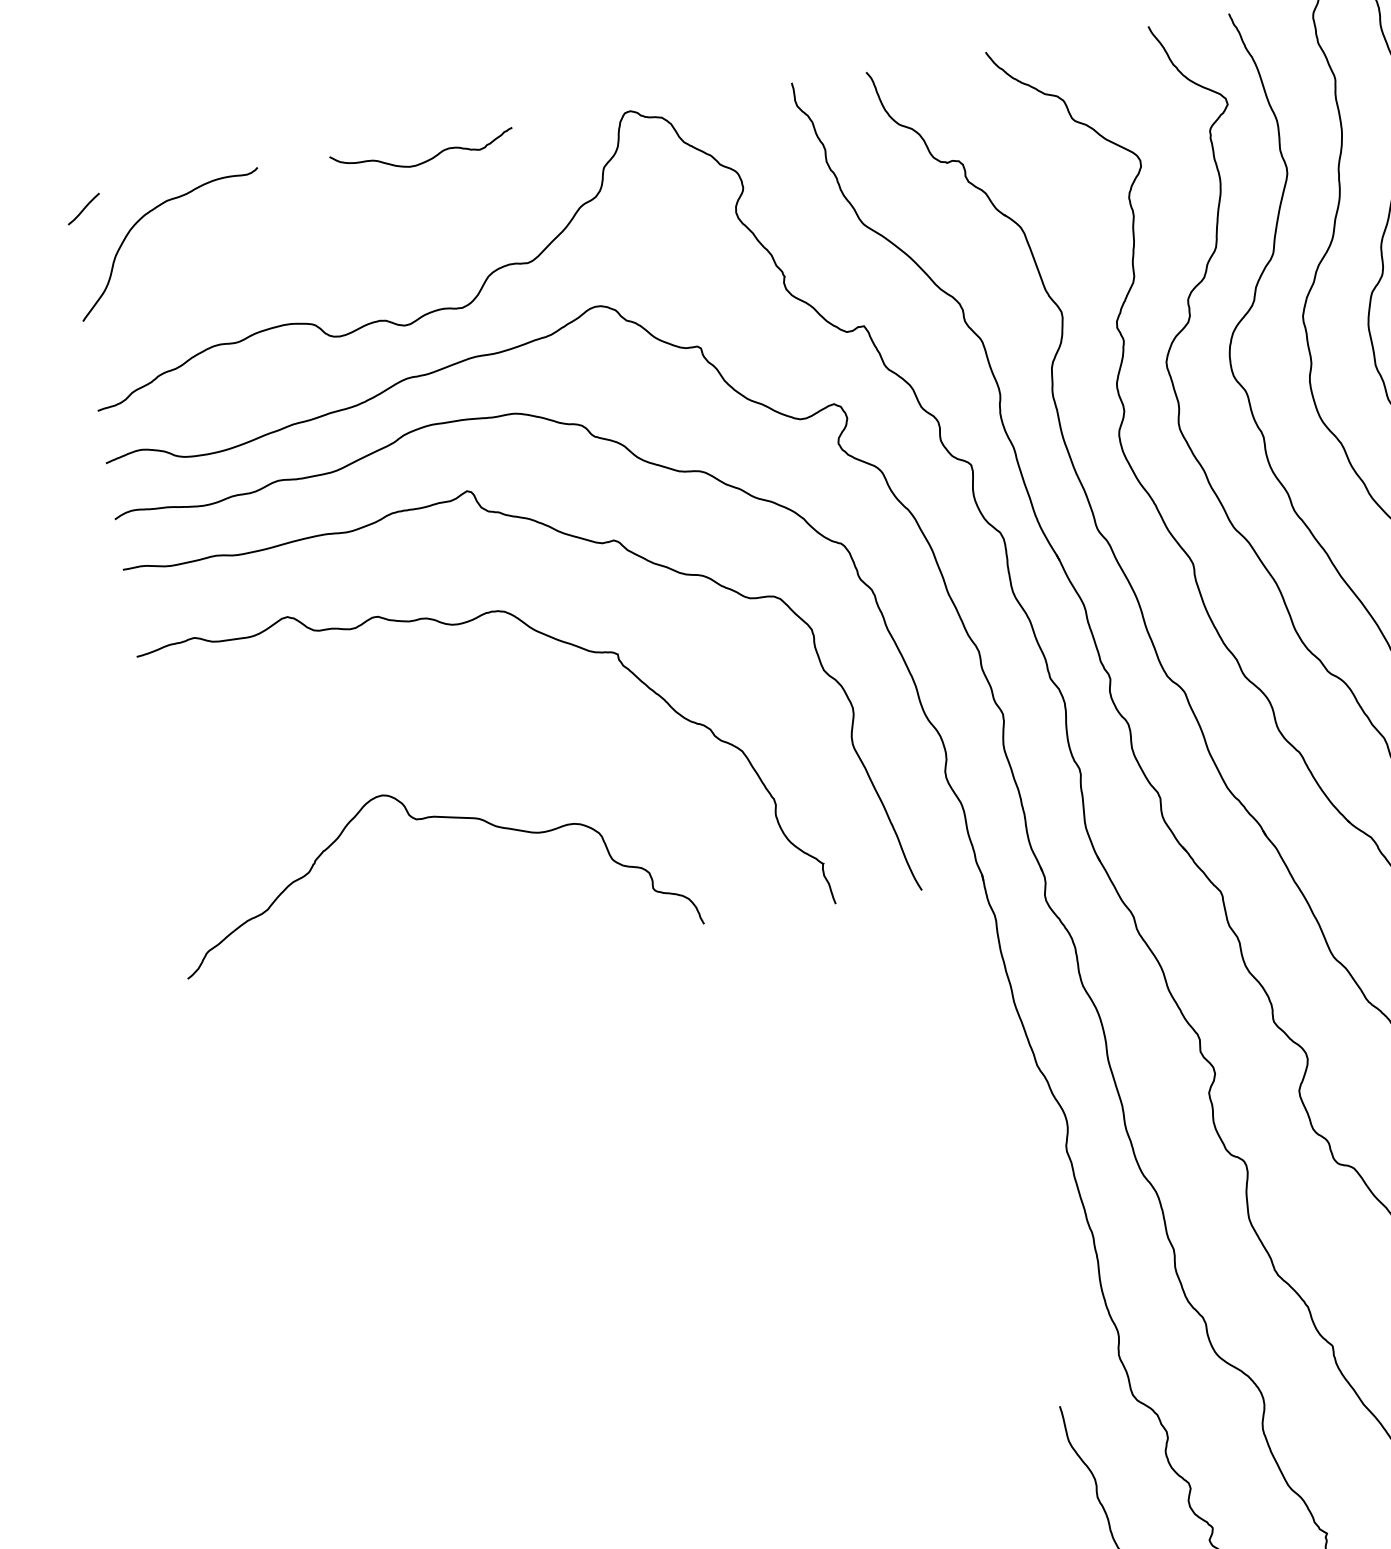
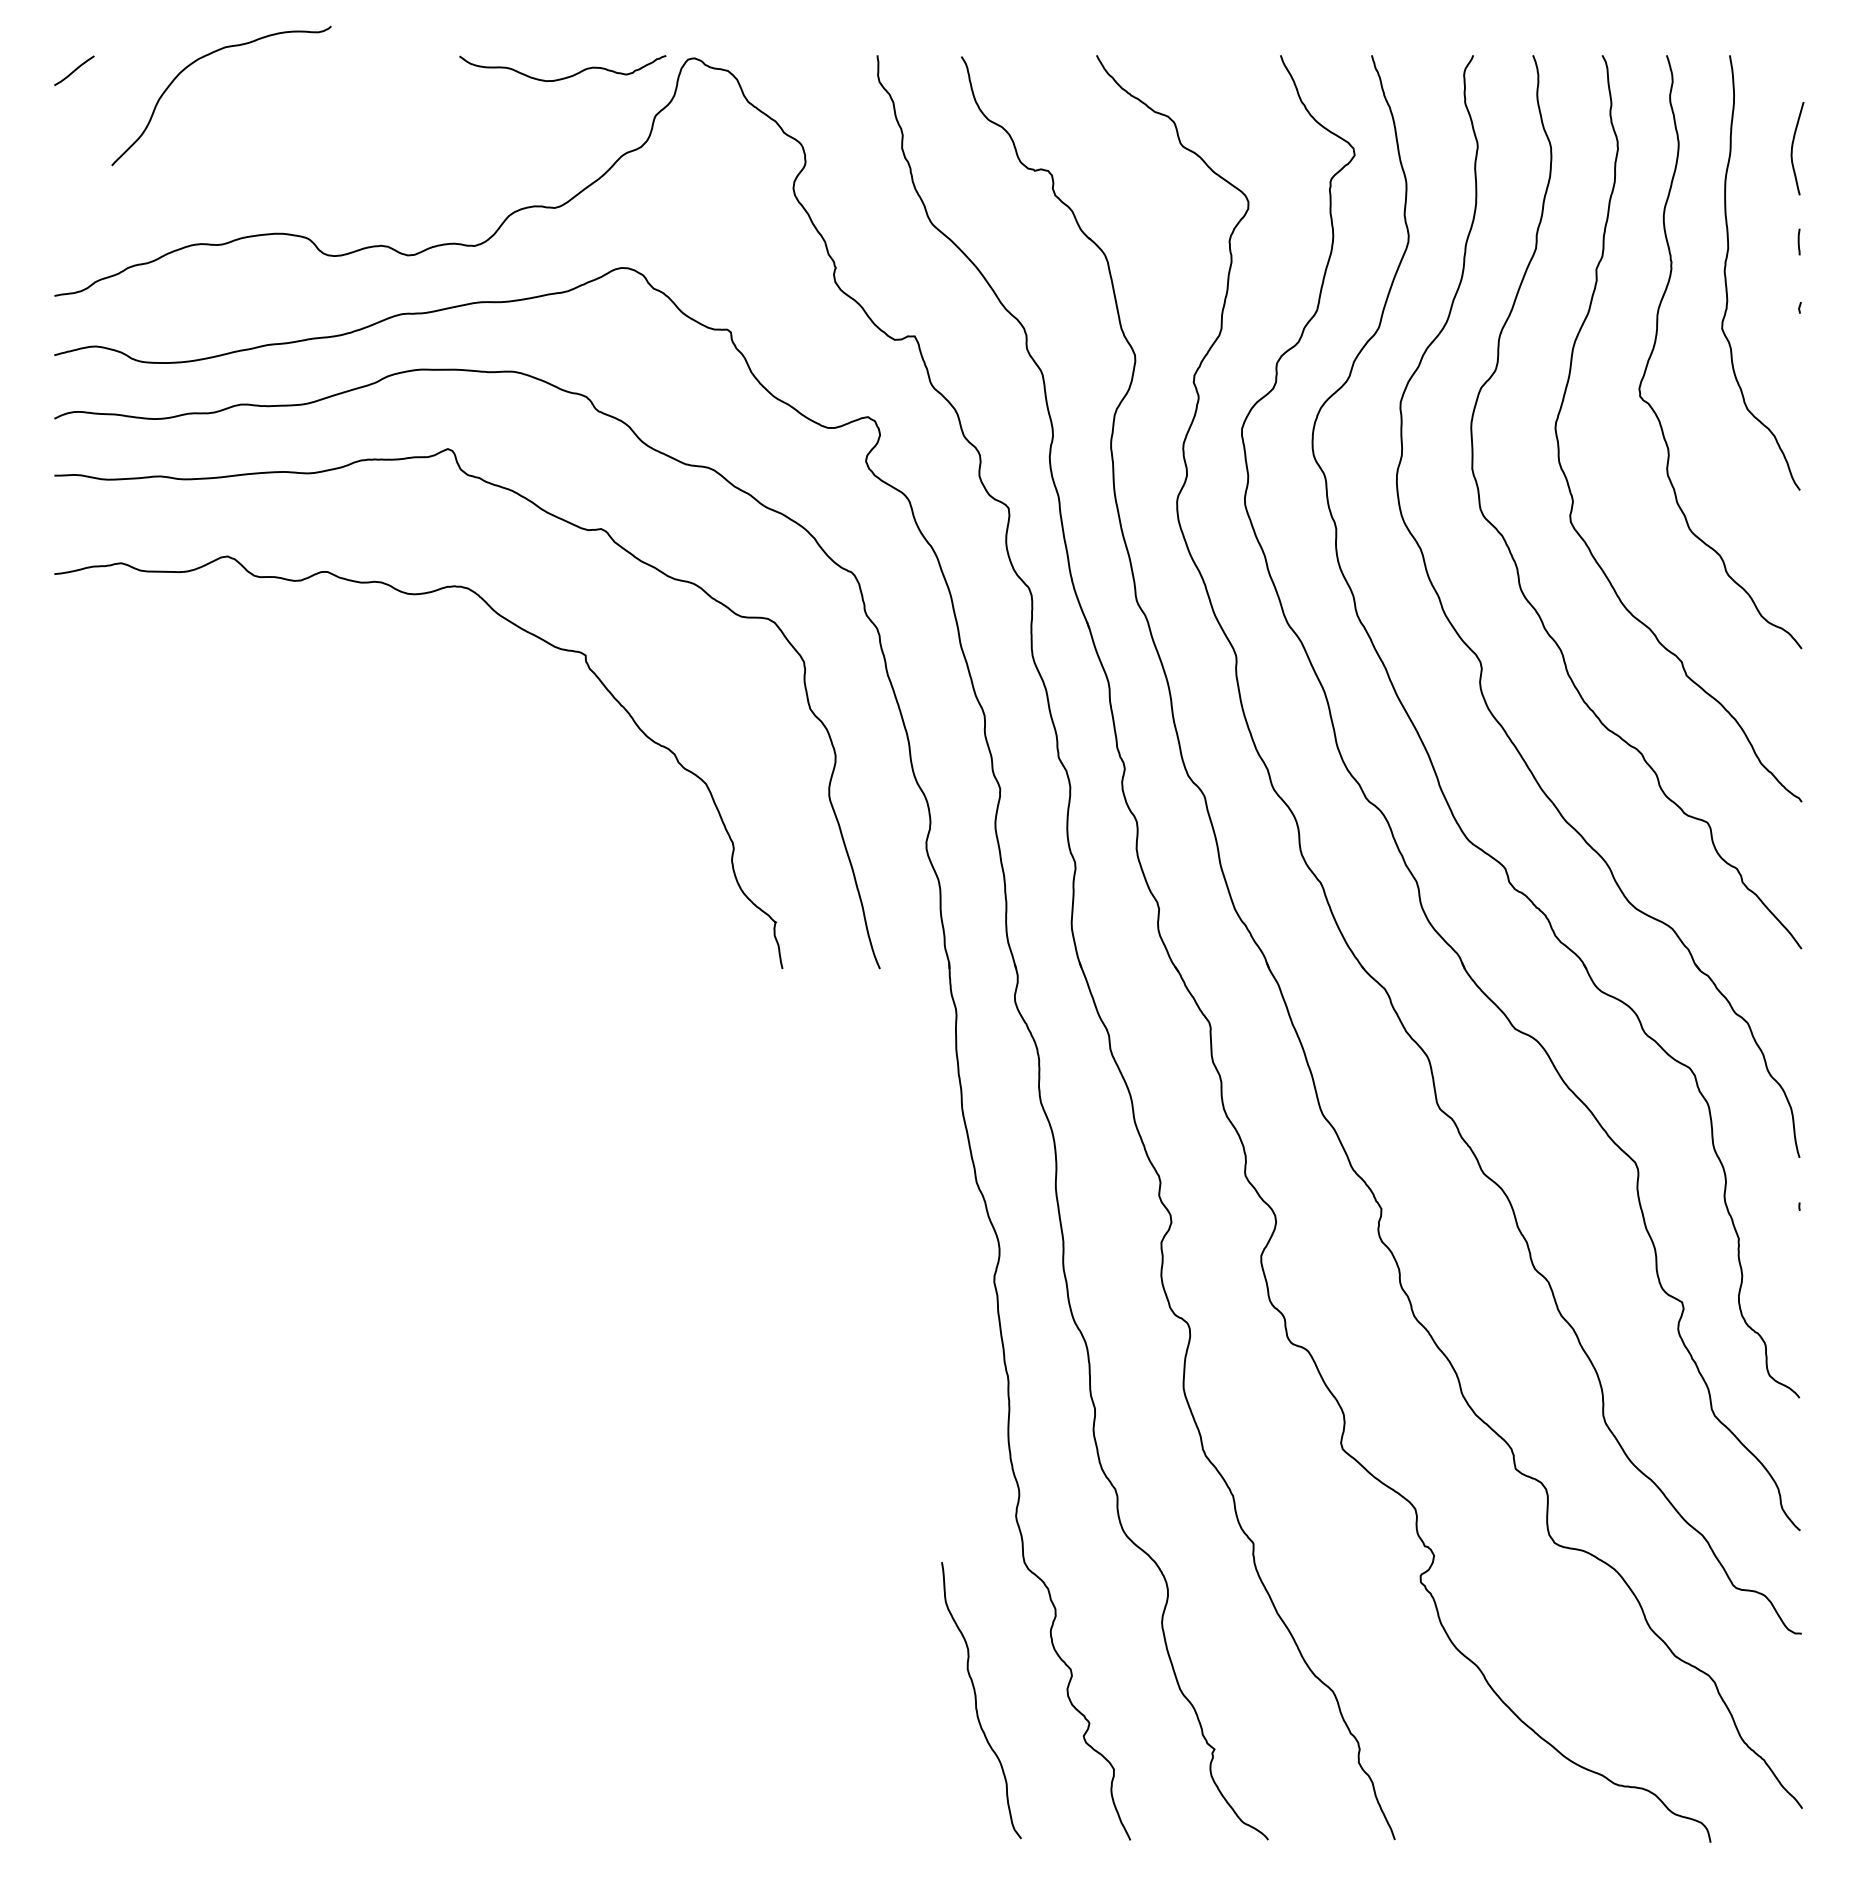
curve: (426, 159) -> (566, 76), moved
curve: (148, 214) -> (202, 58), moved
curve: (425, 819) -> (344, 803), removed

